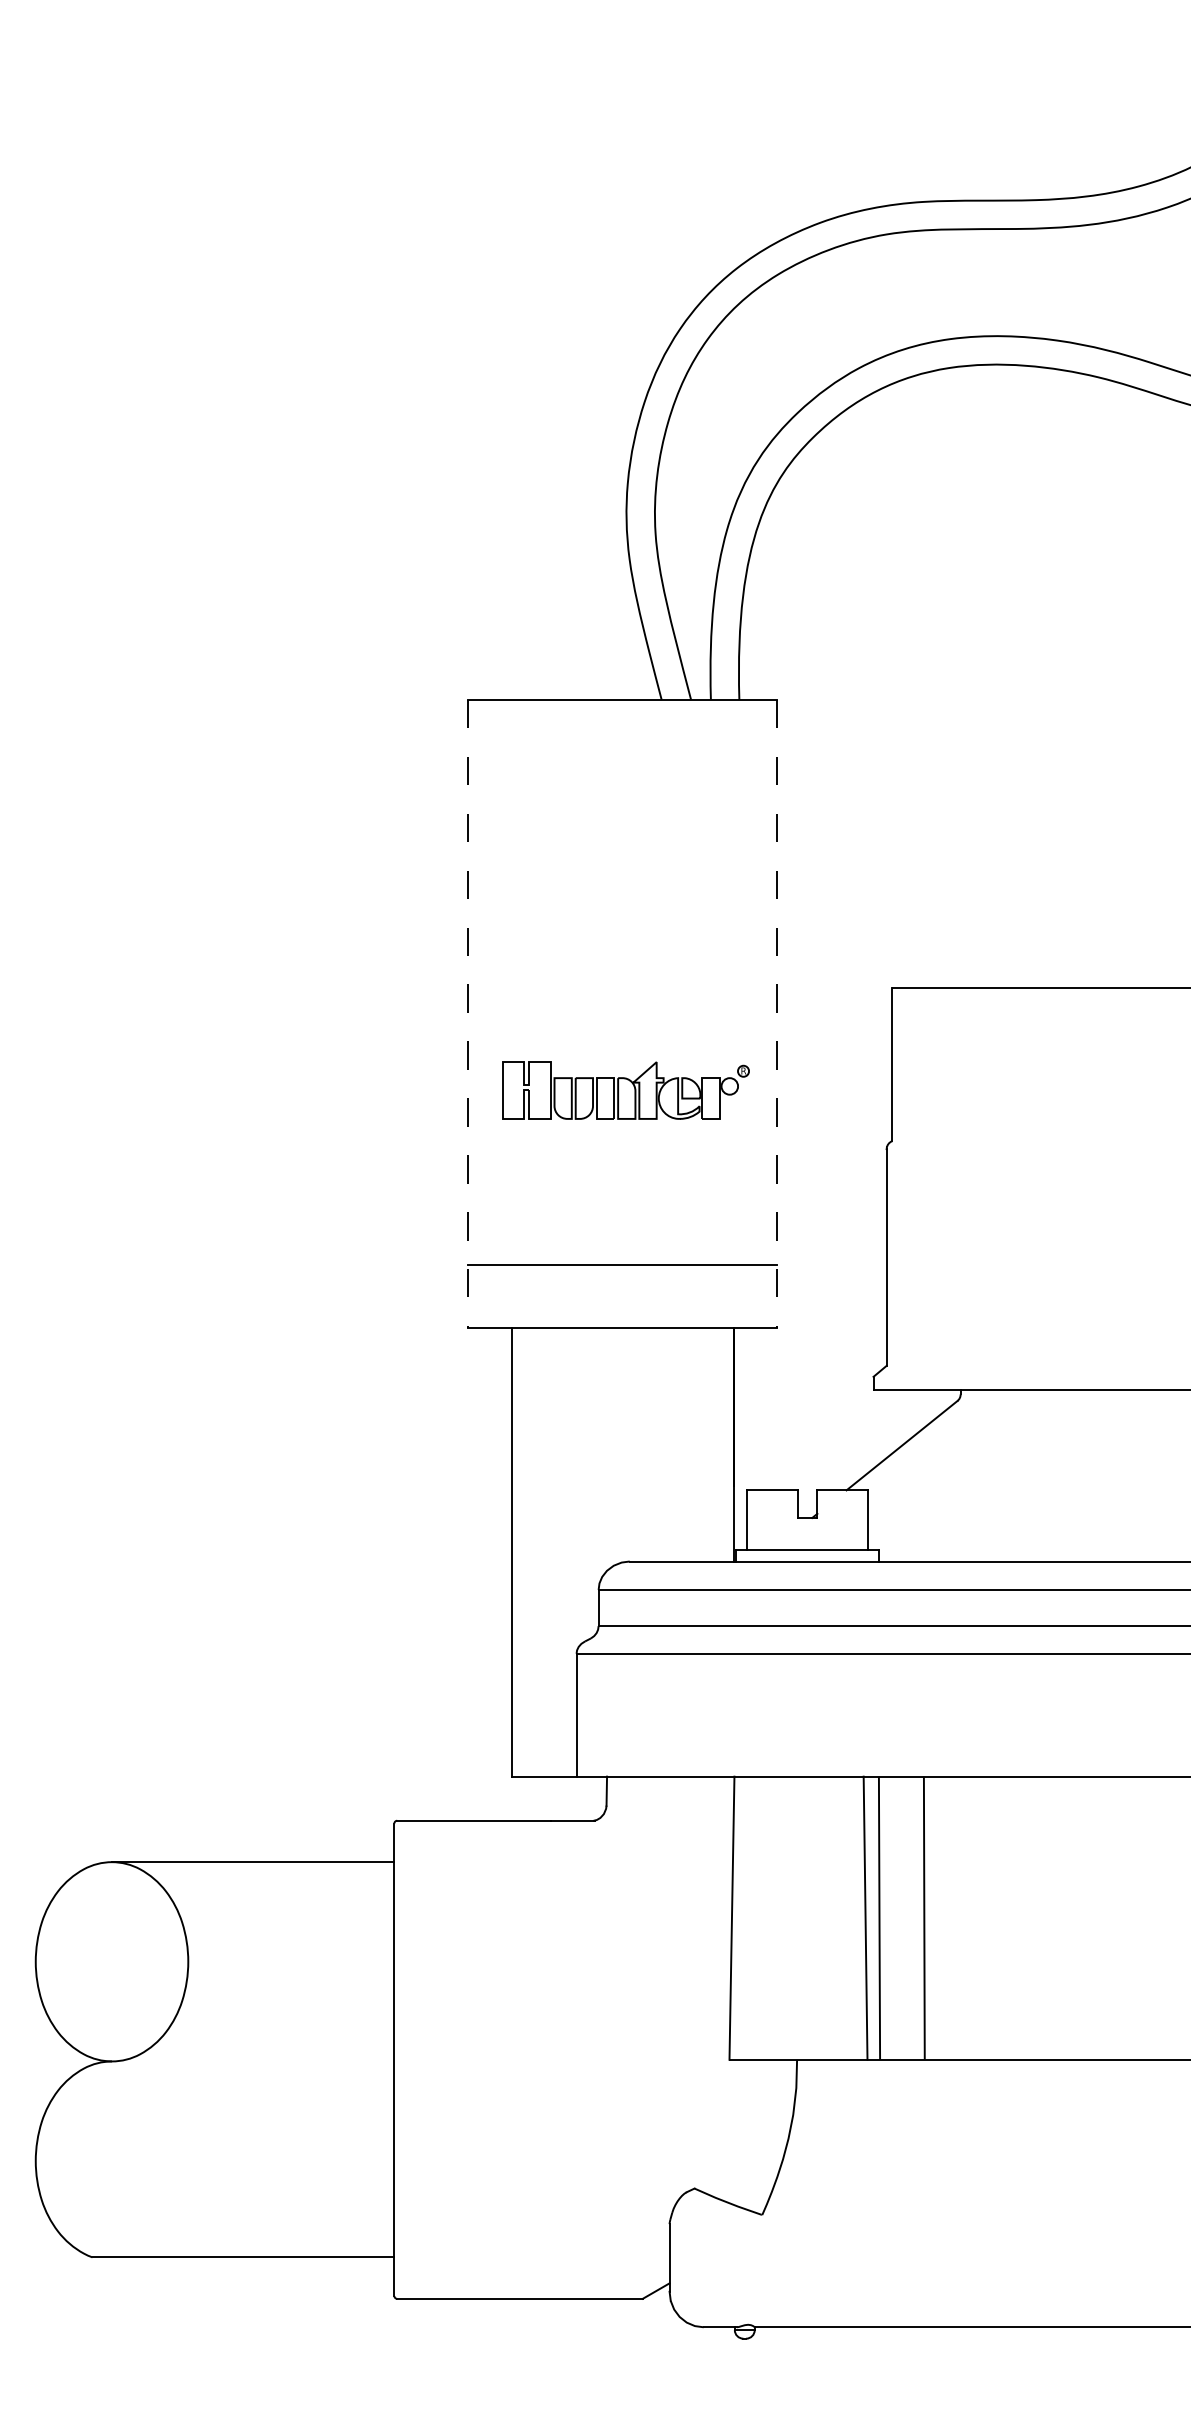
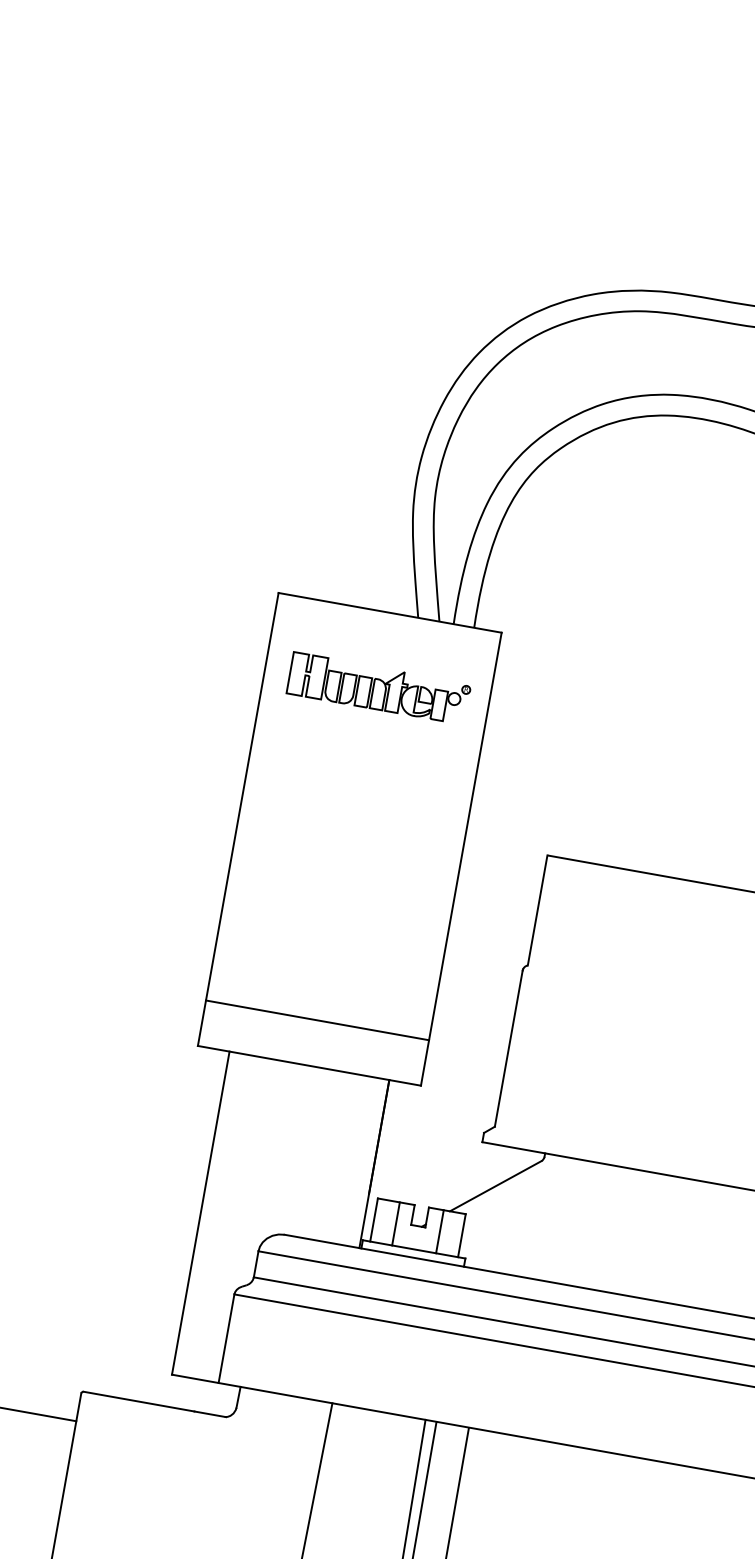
line: (467, 1014) -> (237, 819), dashed -> solid
line: (777, 1014) -> (461, 859), dashed -> solid
part: (625, 1090) -> (378, 688), moved
line: (776, 1520) -> (395, 1224), added
line: (837, 1520) -> (439, 1231), added

